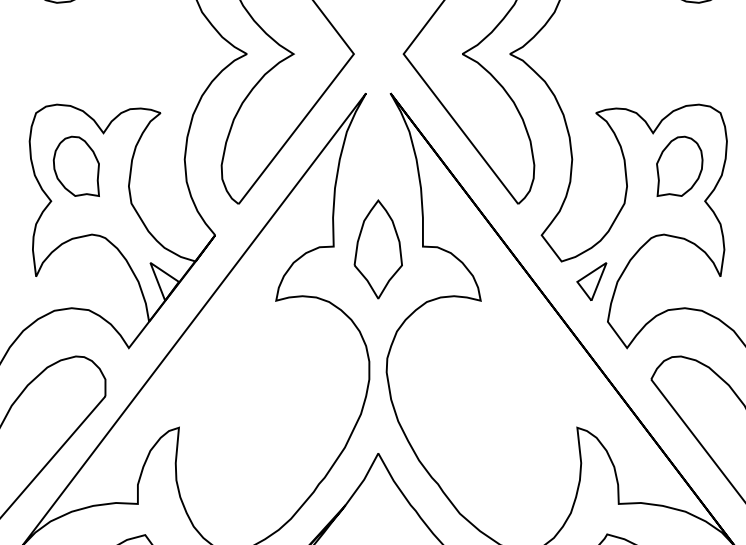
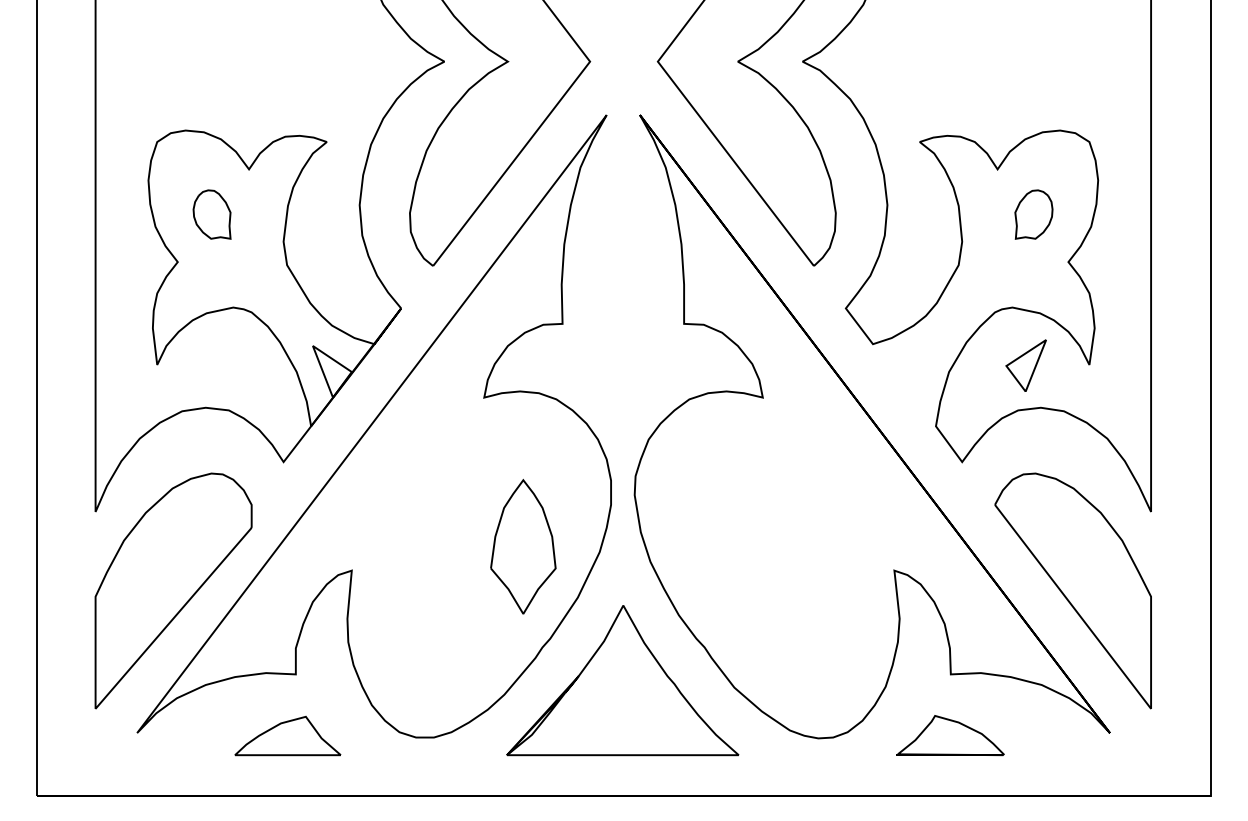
part: (75, 166) -> (211, 214), size x0.6
part: (679, 166) -> (1033, 214), size x0.6
part: (378, 249) -> (523, 546), moved
part: (591, 281) -> (1025, 365), moved

